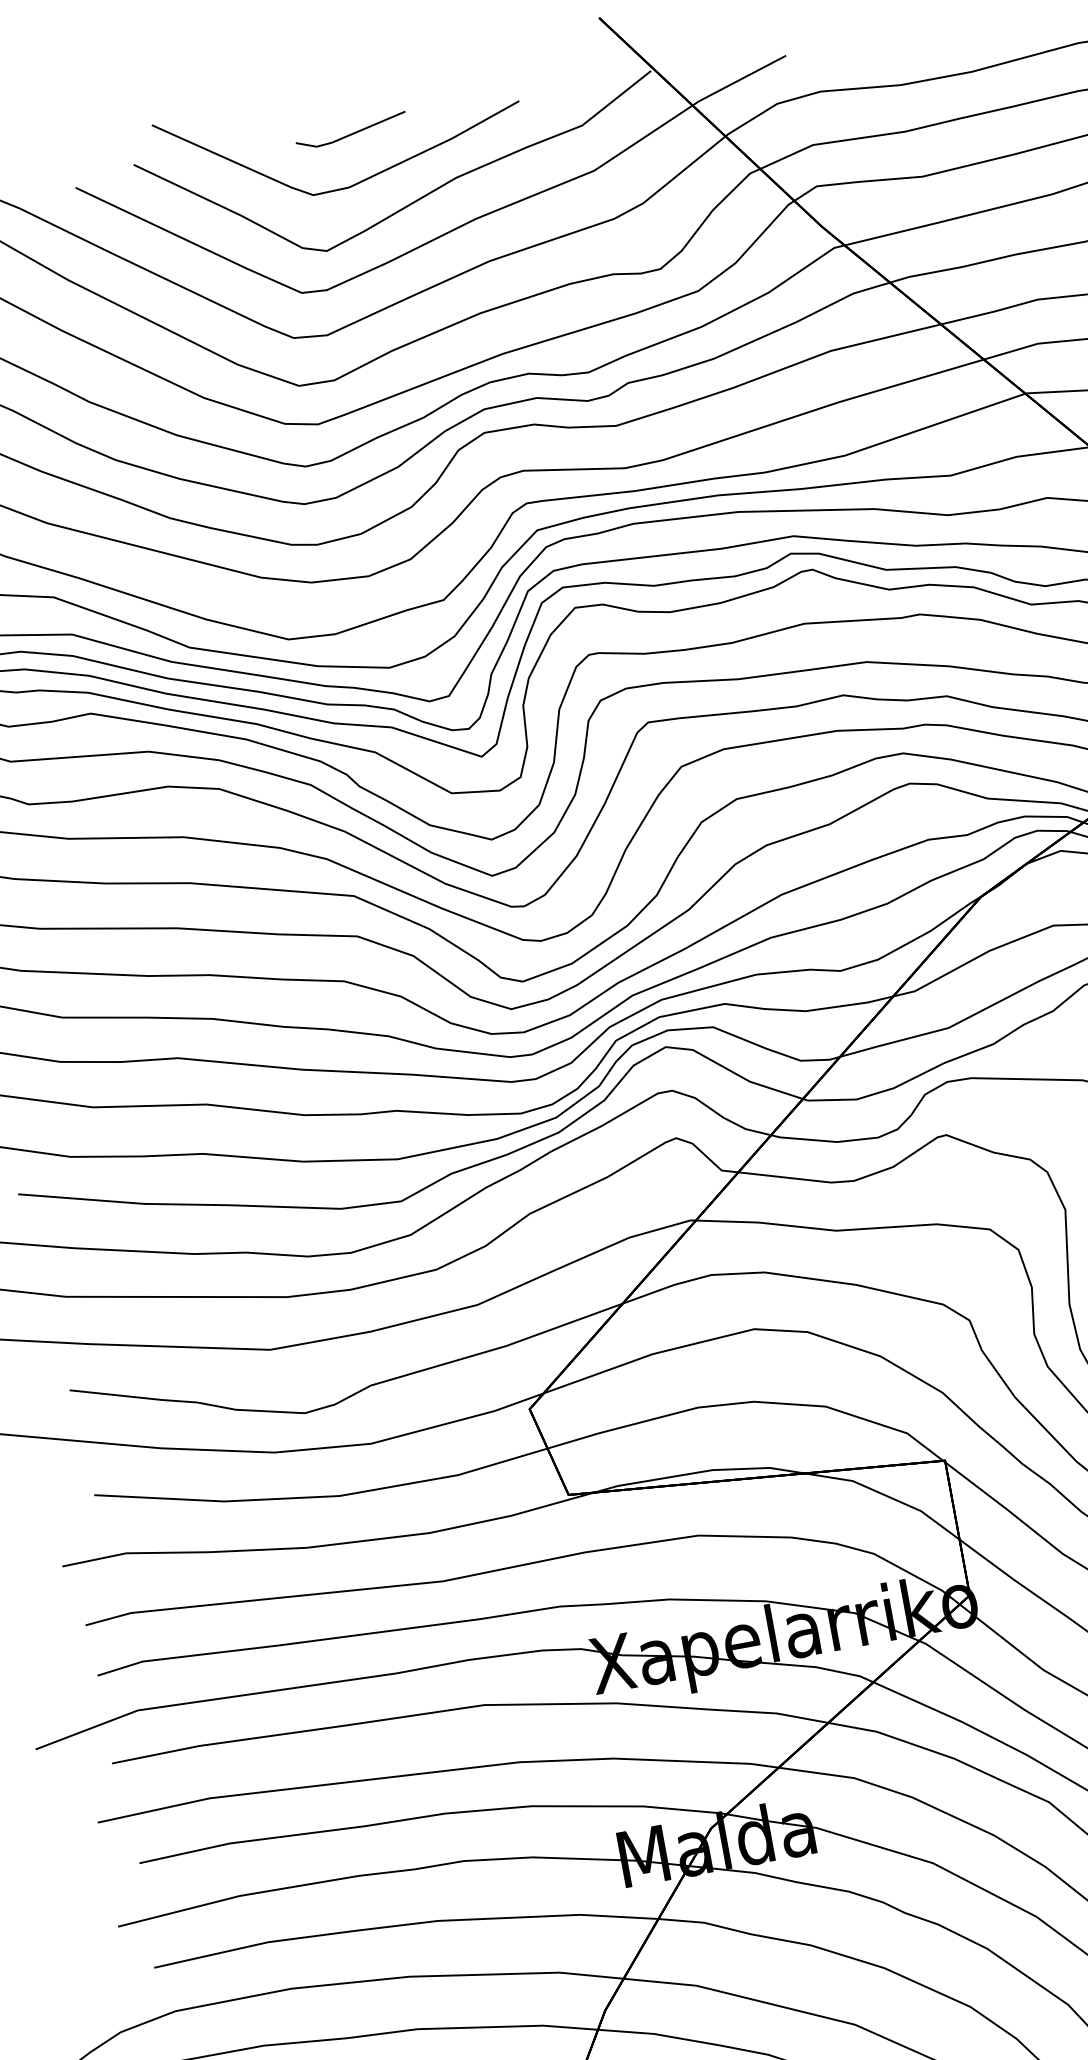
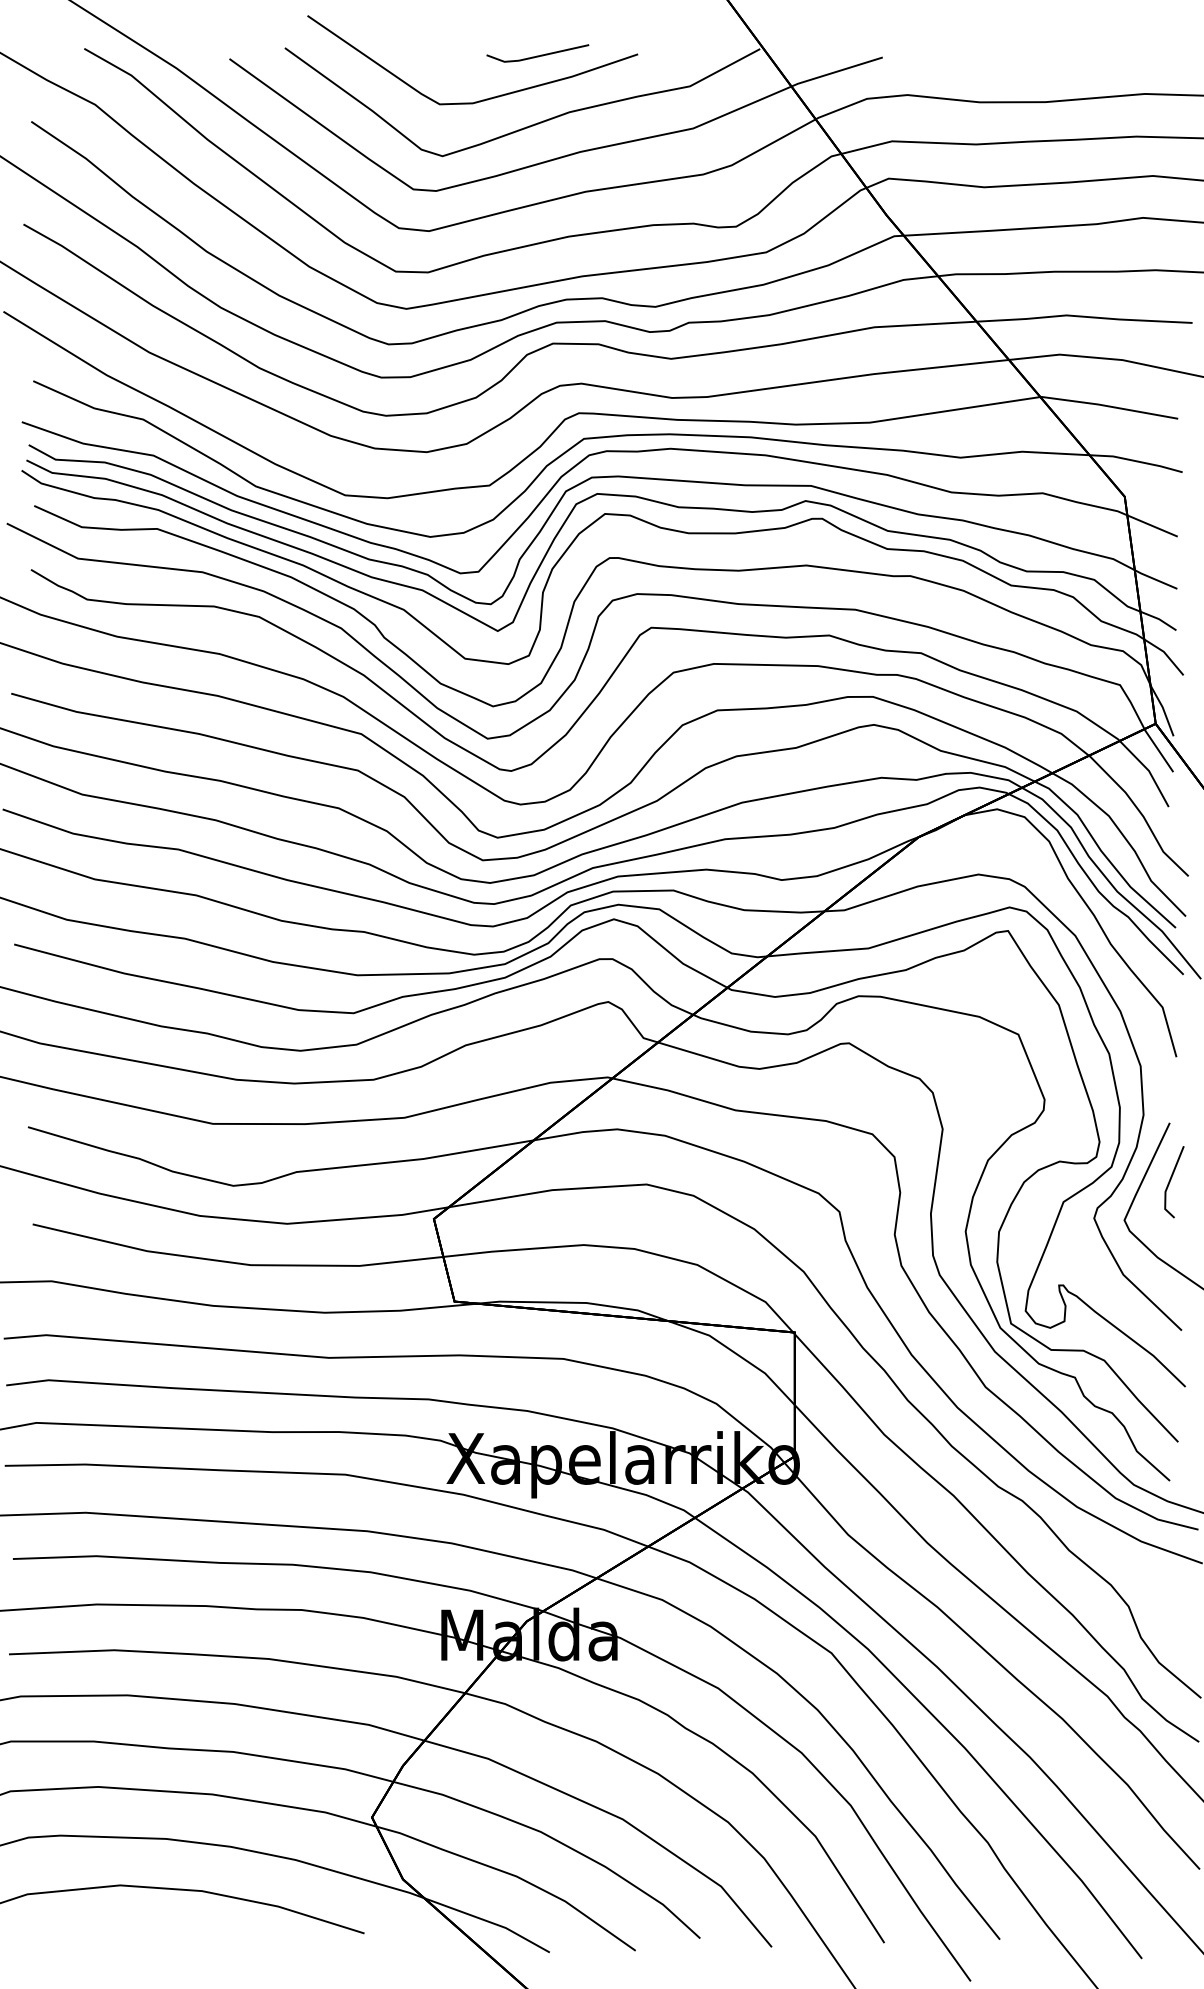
line: (351, 133) -> (537, 55), moved

